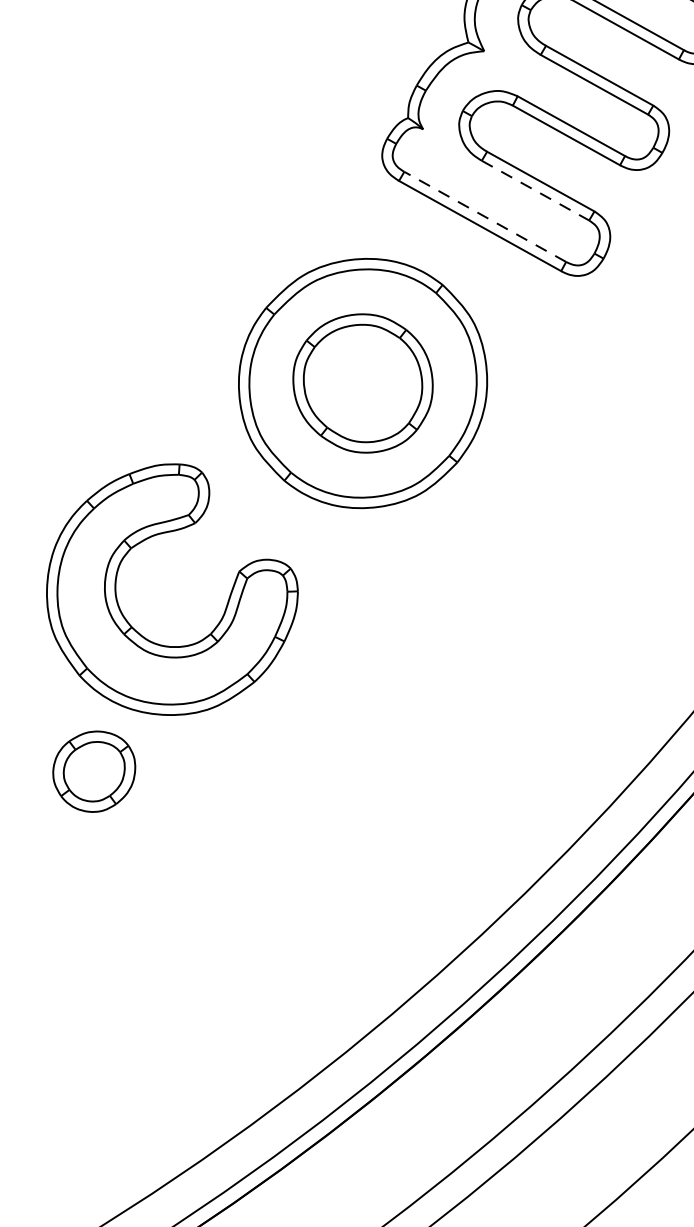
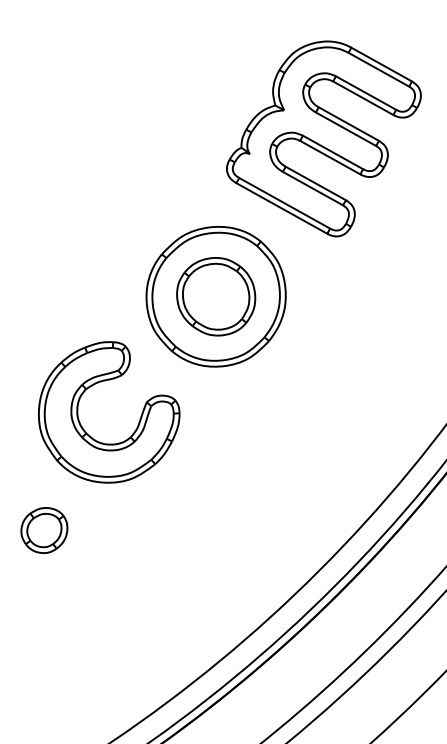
line: (536, 190) -> (313, 188), dashed -> solid
line: (484, 217) -> (284, 203), dashed -> solid
part: (94, 771) -> (44, 530), moved

